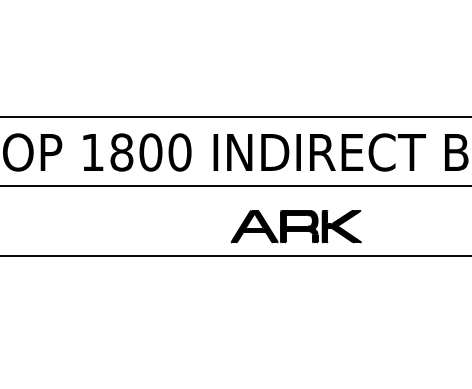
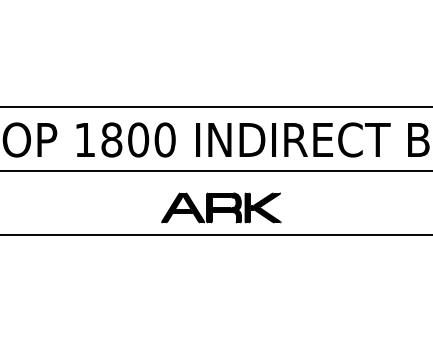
part: (295, 226) -> (220, 207), moved

